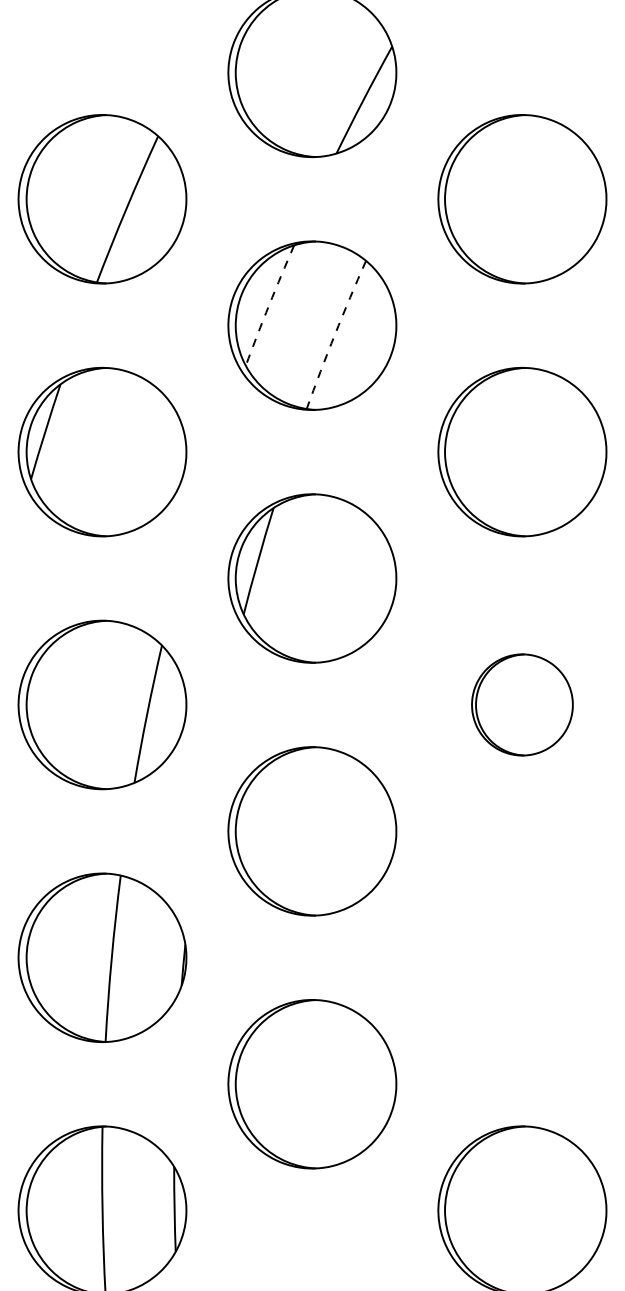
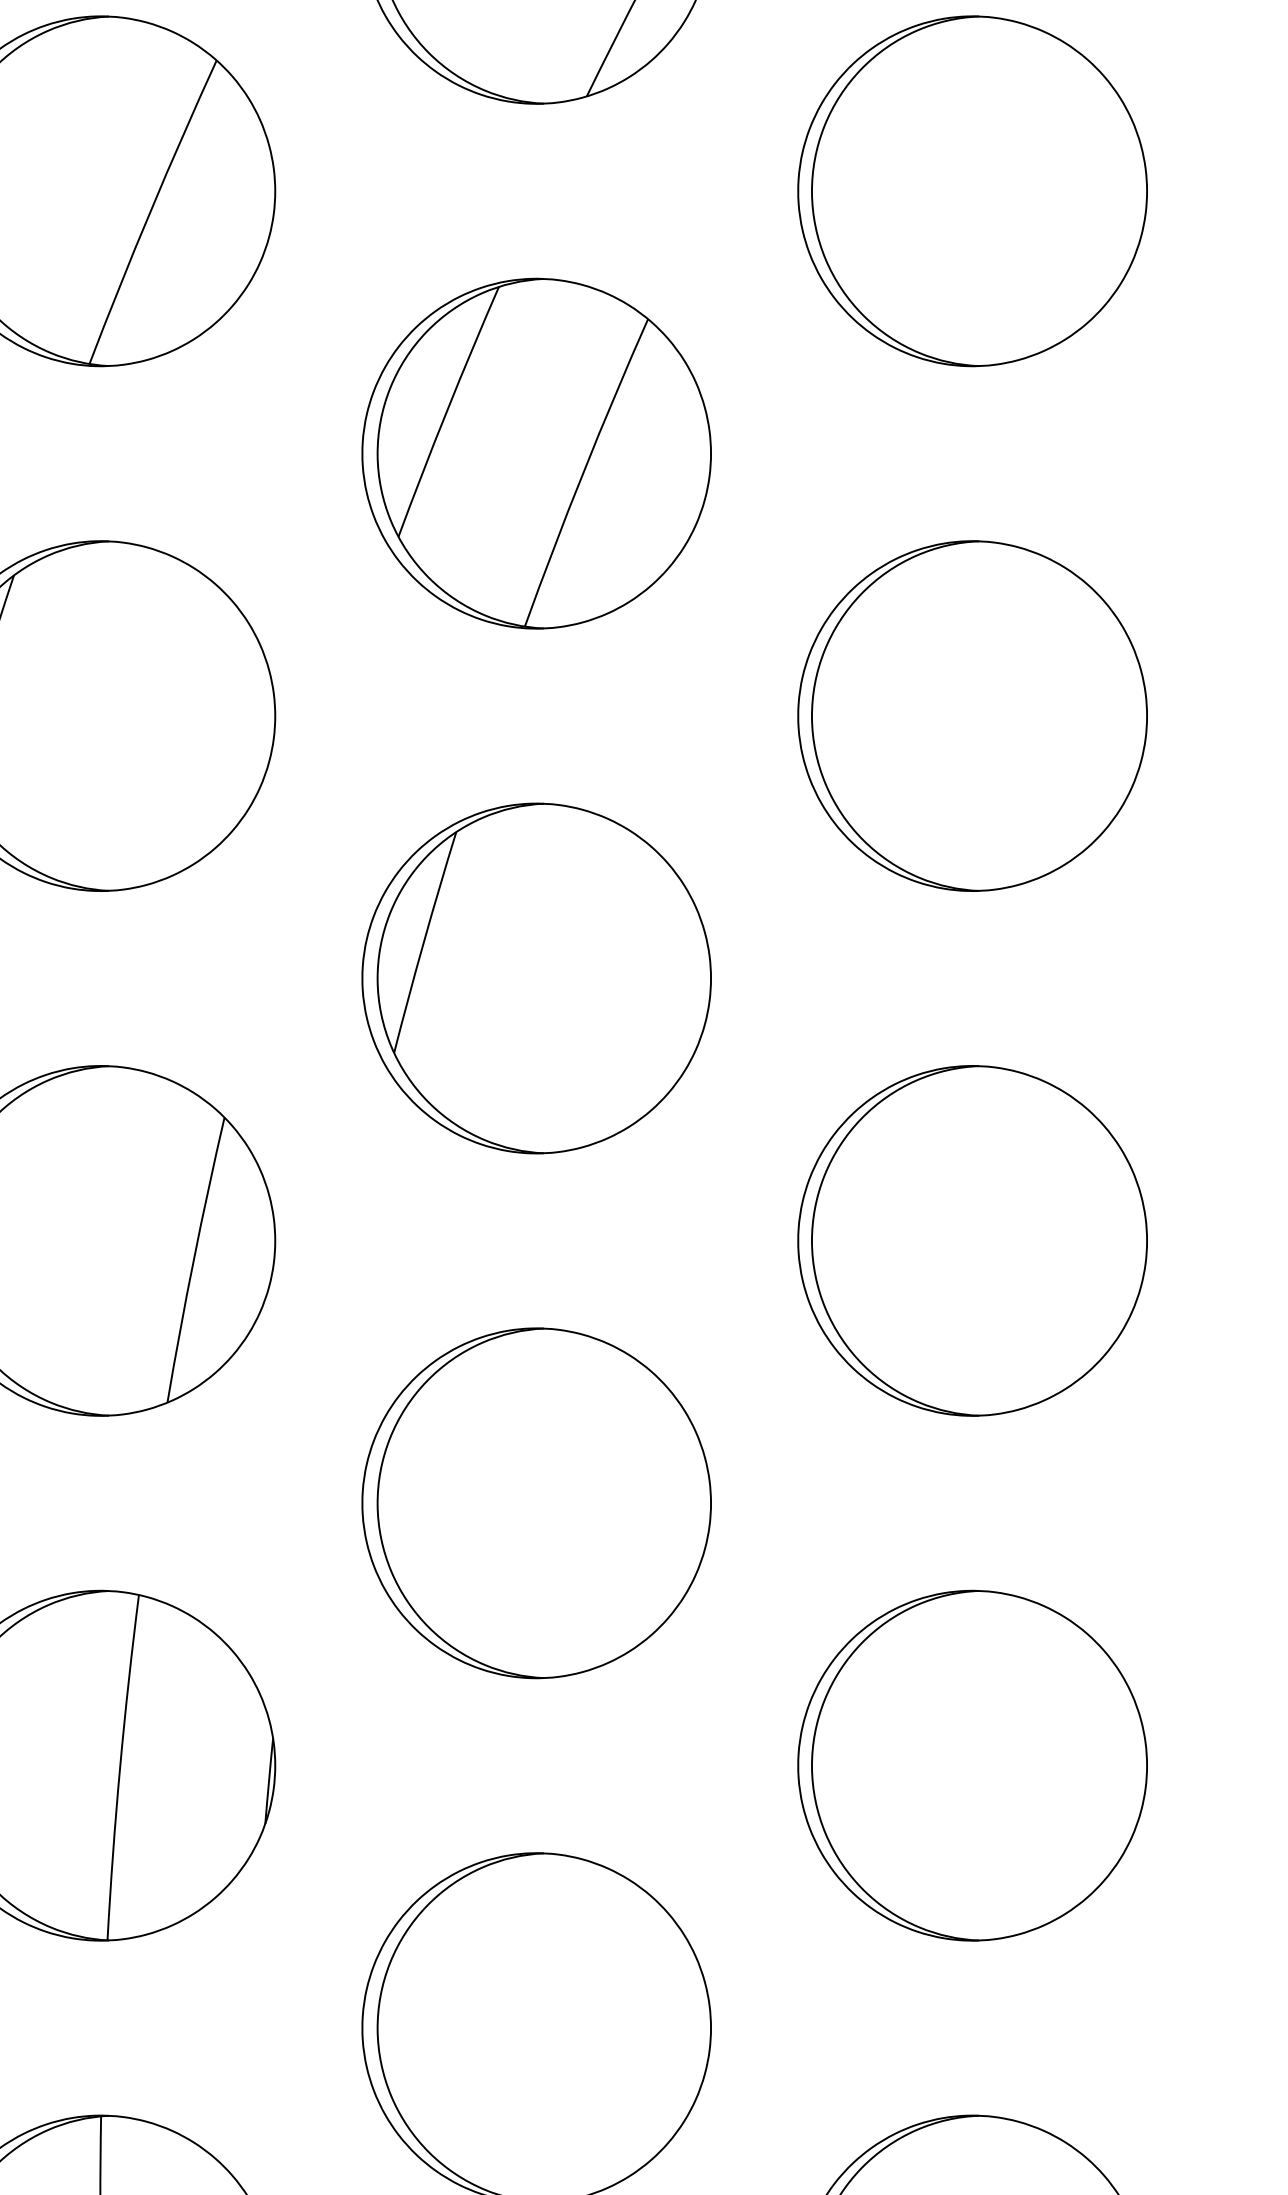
arc: (269, 305) -> (447, 411), dashed -> solid
arc: (335, 334) -> (584, 471), dashed -> solid
part: (522, 704) -> (972, 1239), size x1.67
part: (522, 957) -> (972, 1765), added

